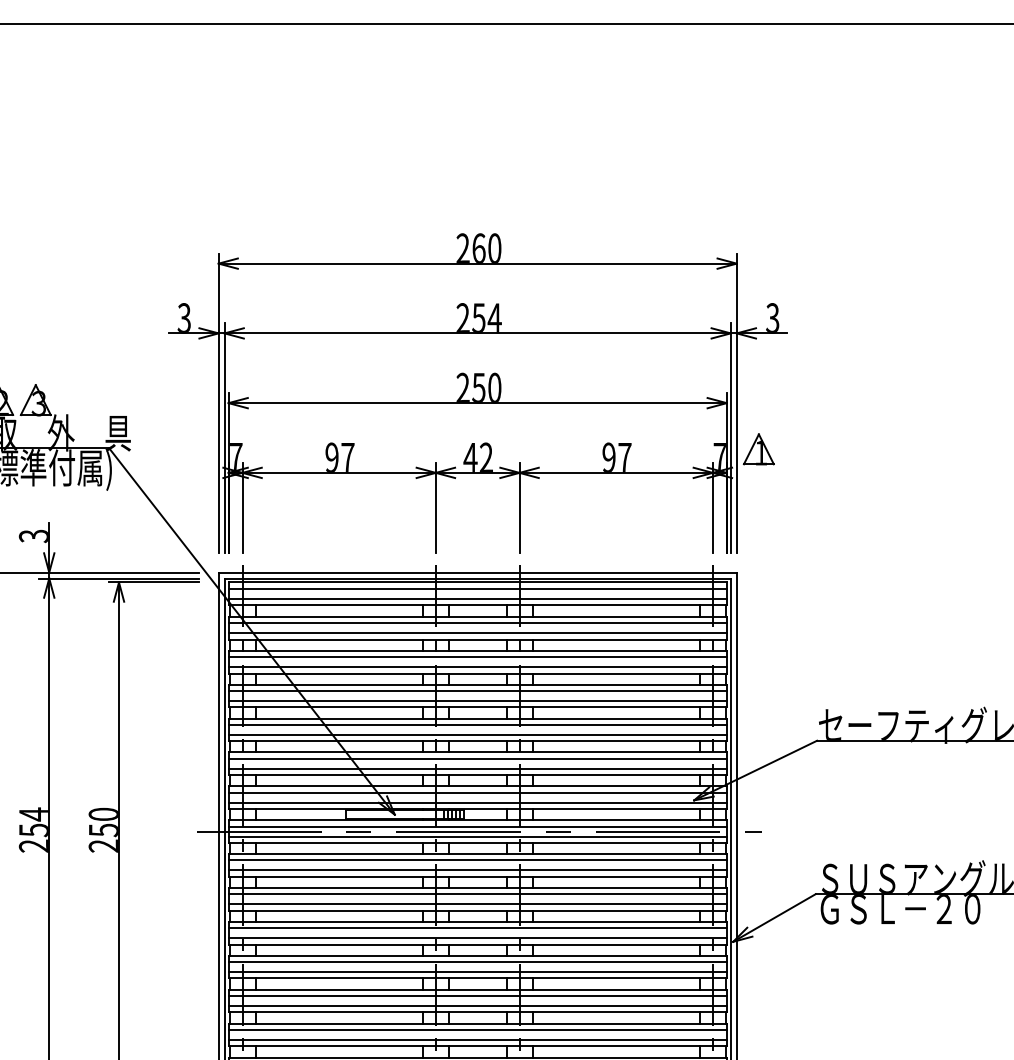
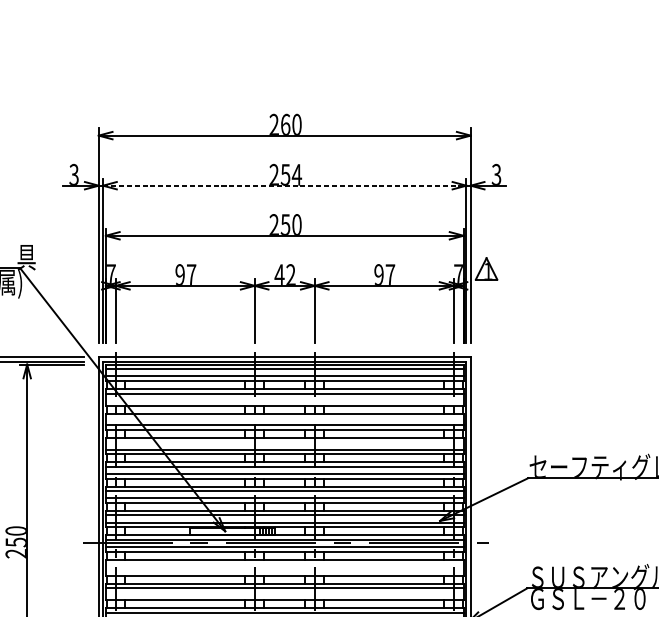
line: (478, 333) -> (285, 185), solid -> dashed
line: (477, 633) -> (284, 401), removed
line: (477, 657) -> (284, 418), removed
line: (477, 691) -> (284, 442), removed
line: (477, 860) -> (284, 564), removed
line: (477, 870) -> (284, 571), removed
line: (477, 904) -> (284, 595), removed

